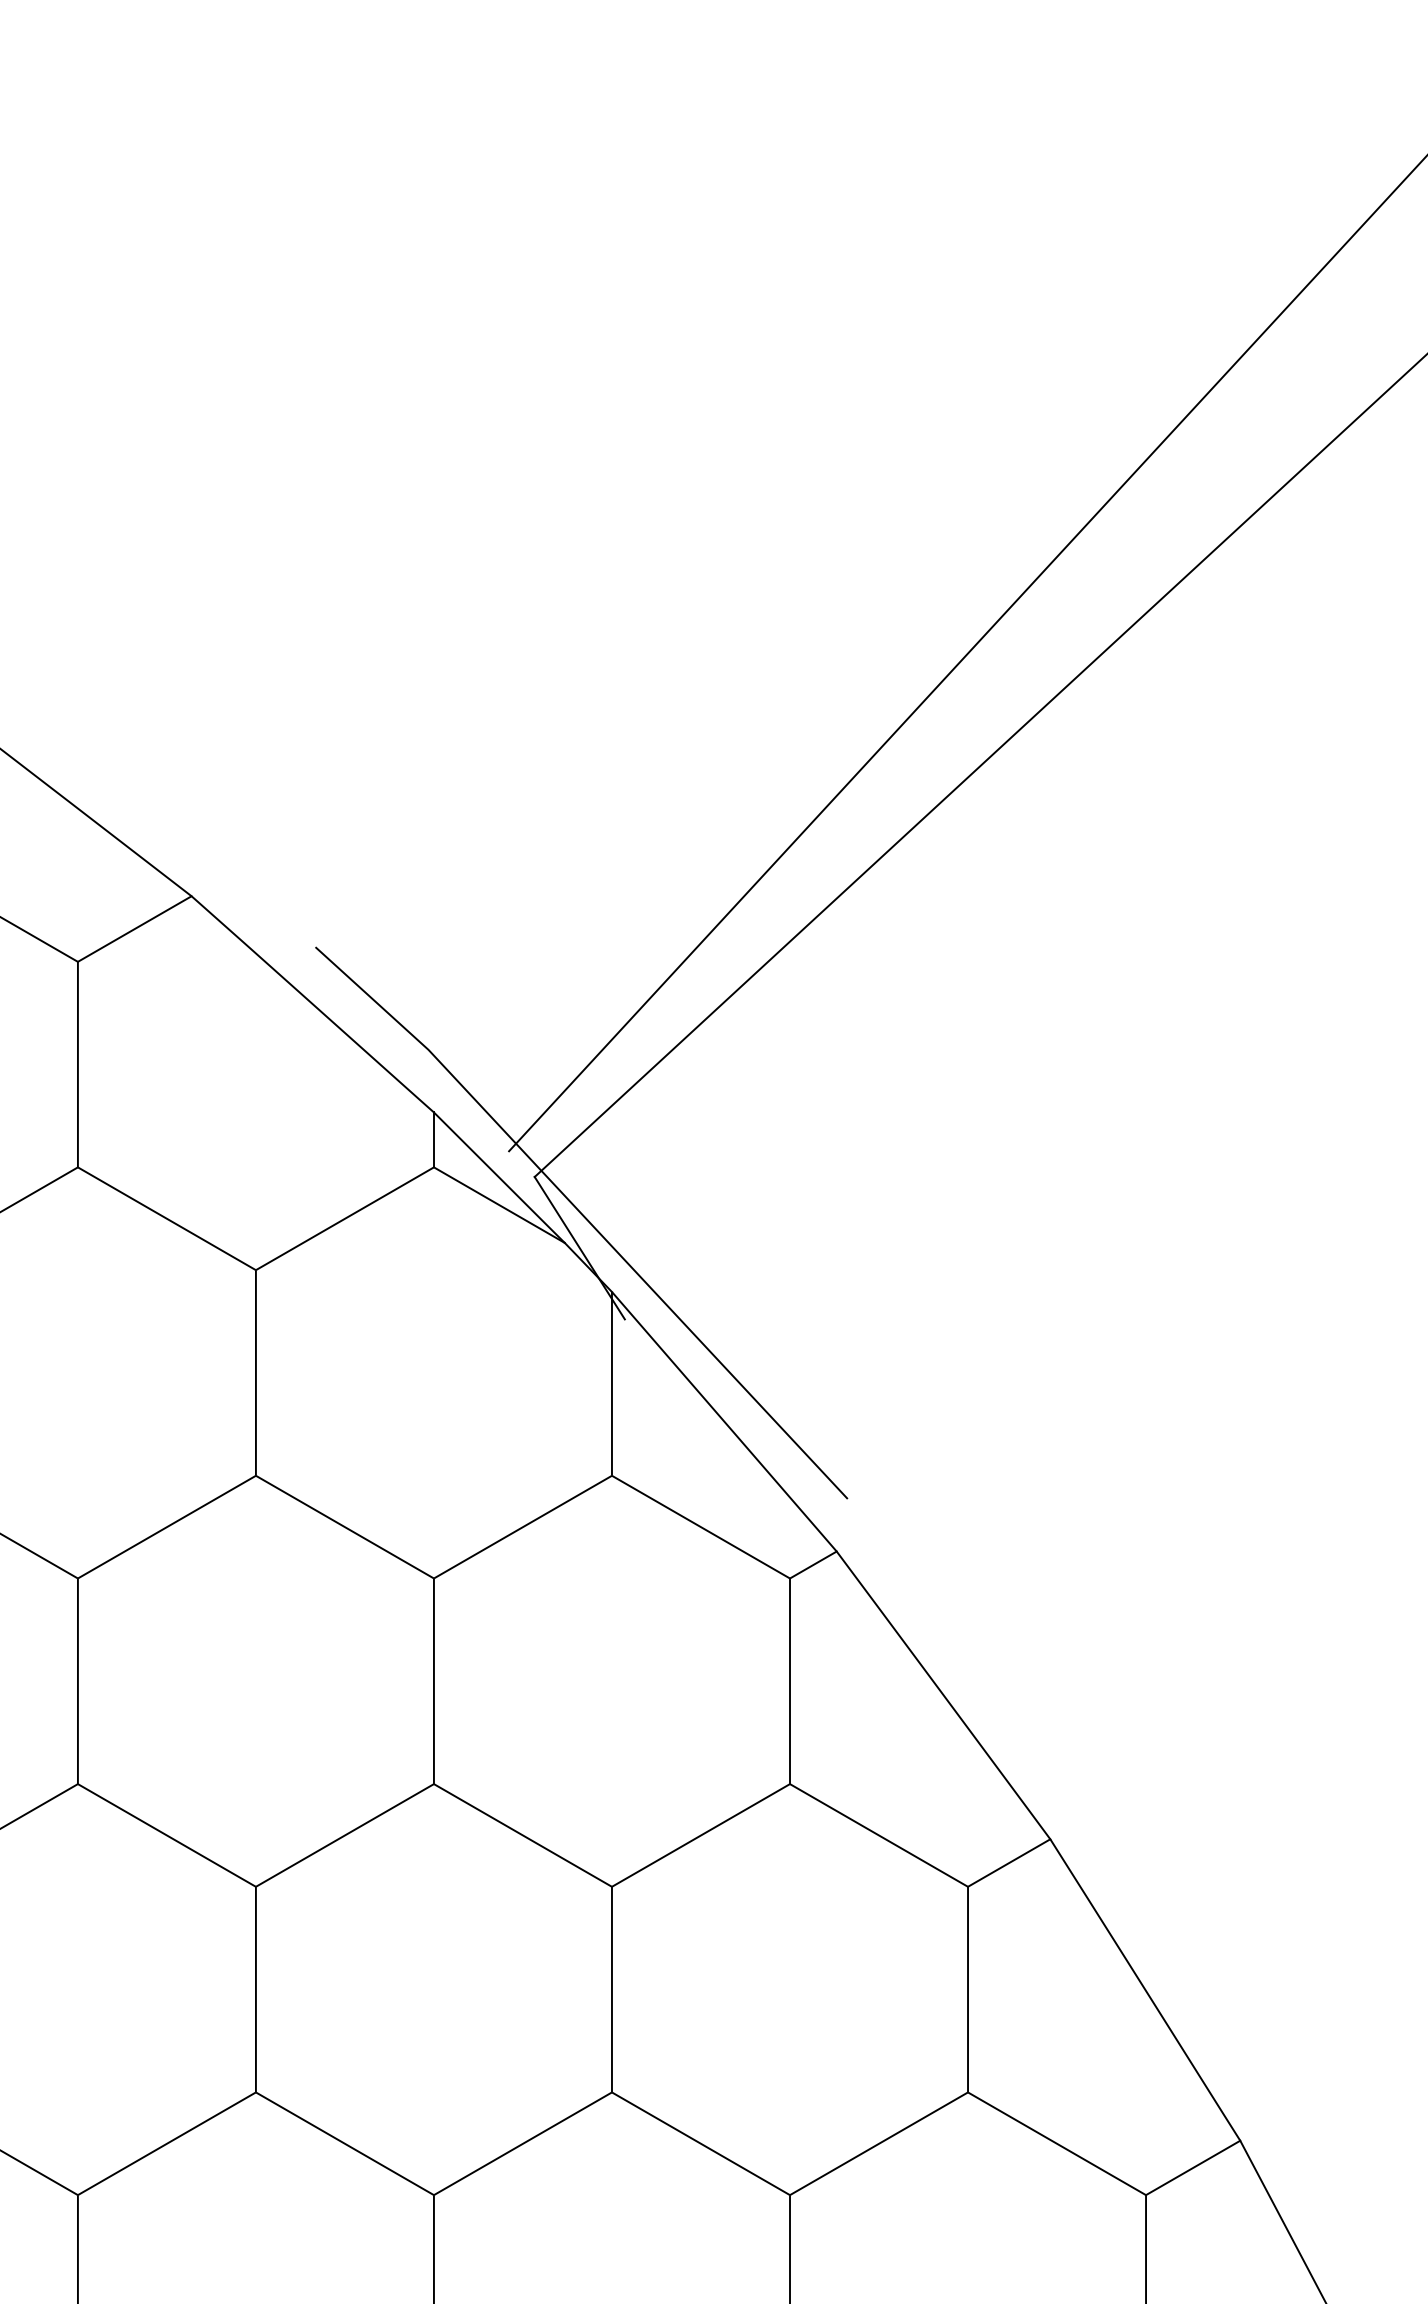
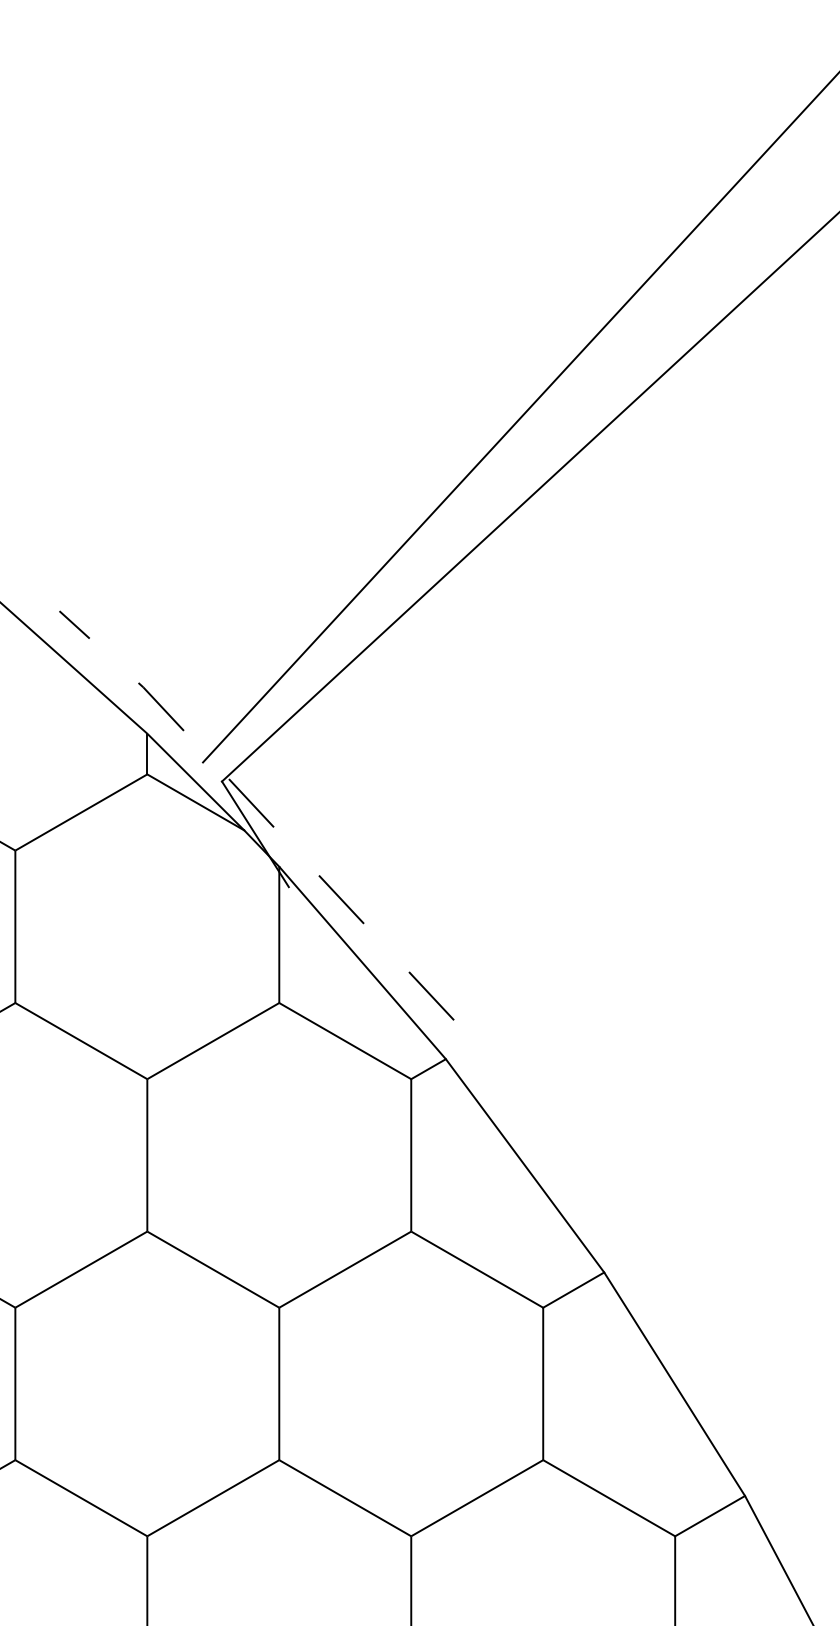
line: (585, 1217) -> (259, 811), solid -> dashed

